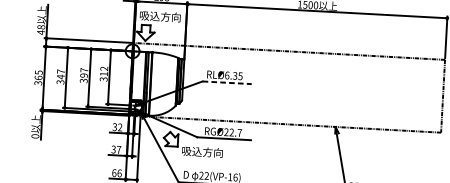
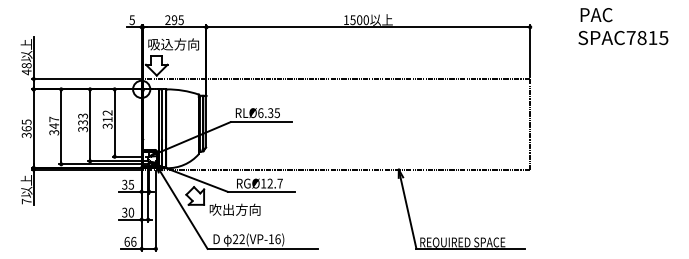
text: (84, 72) -> (83, 119), 397 -> 333
line: (227, 83) -> (261, 122), dashed -> solid
text: (120, 127) -> (131, 184), 32 -> 35
text: (226, 132) -> (263, 183), RGØ22.7 -> RGØ12.7
text: (35, 136) -> (26, 201), 0 -> 7
text: (119, 149) -> (131, 212), 37 -> 30
text: (192, 151) -> (222, 209), 吸込方向 -> 吹出方向

